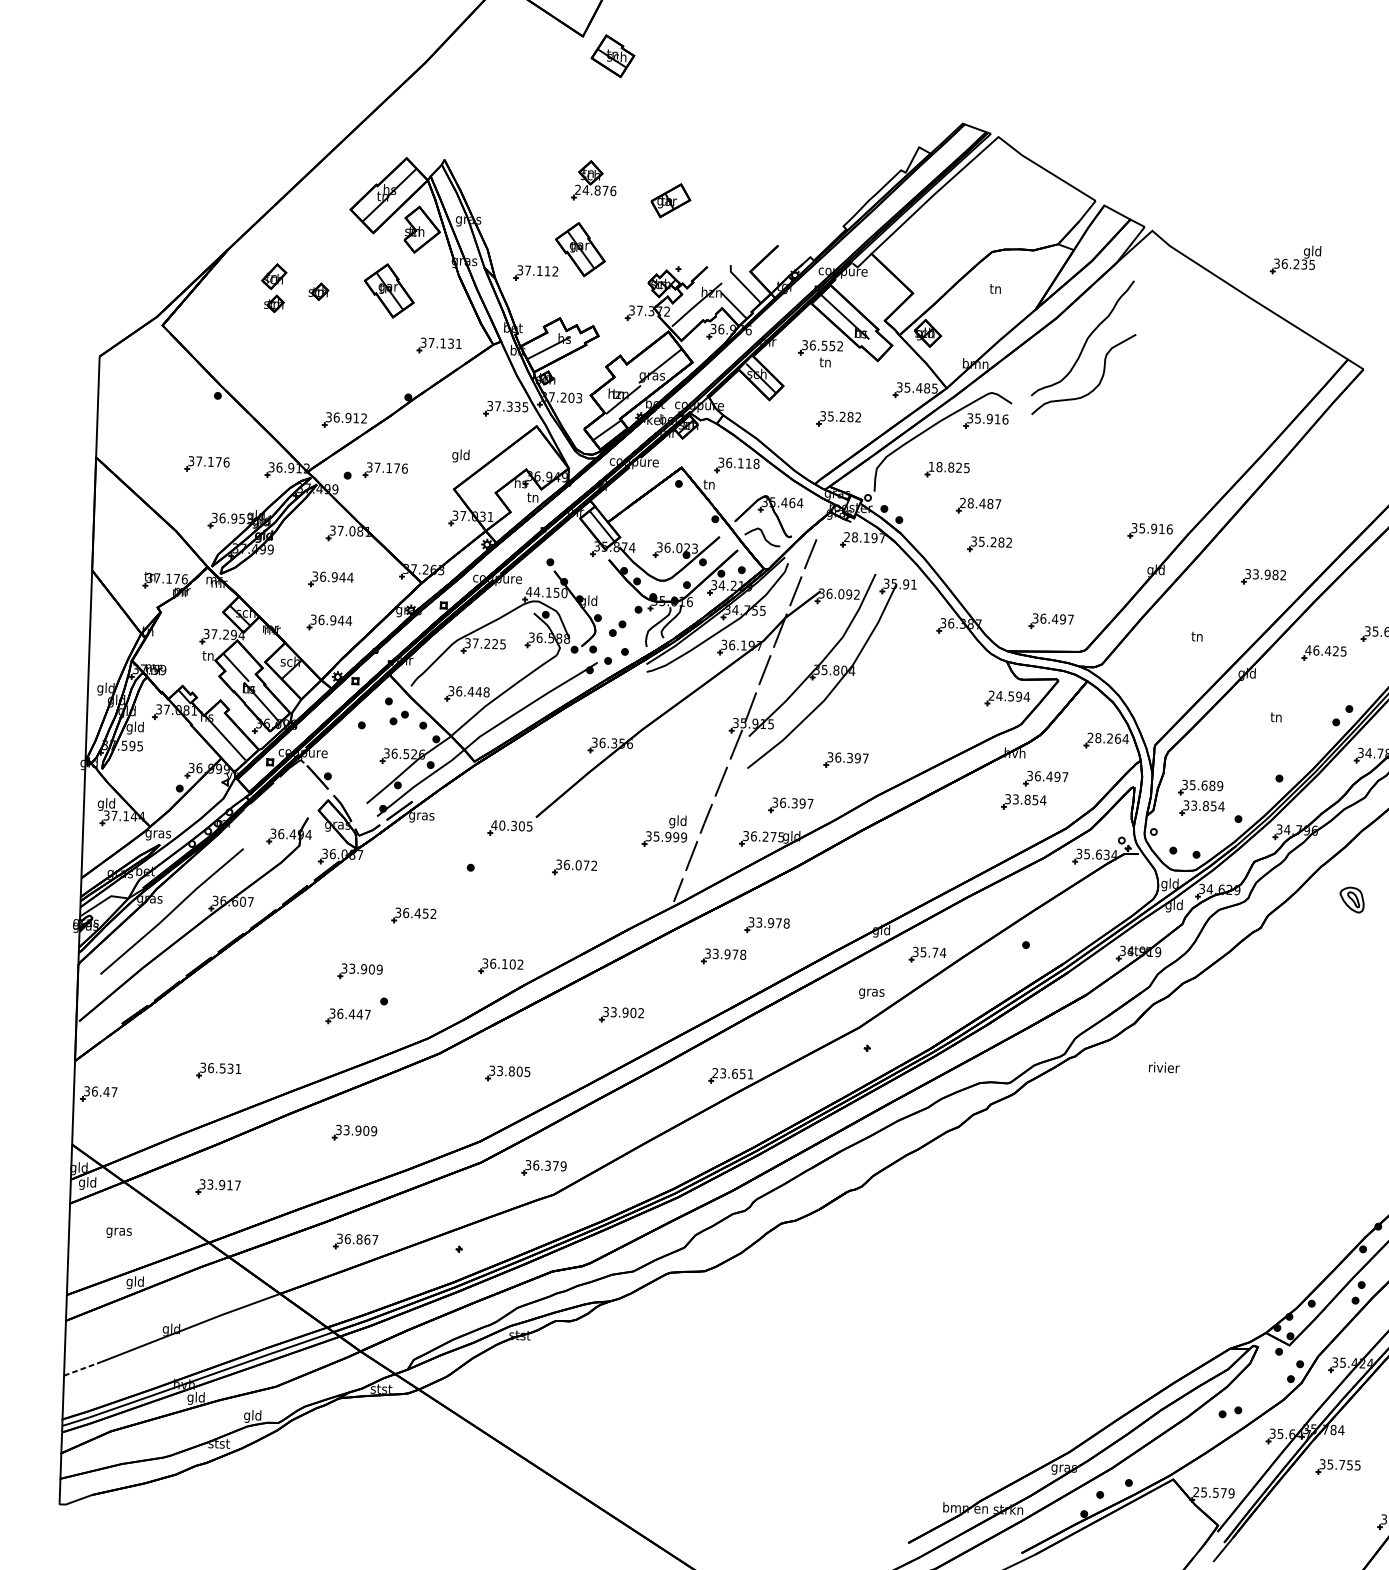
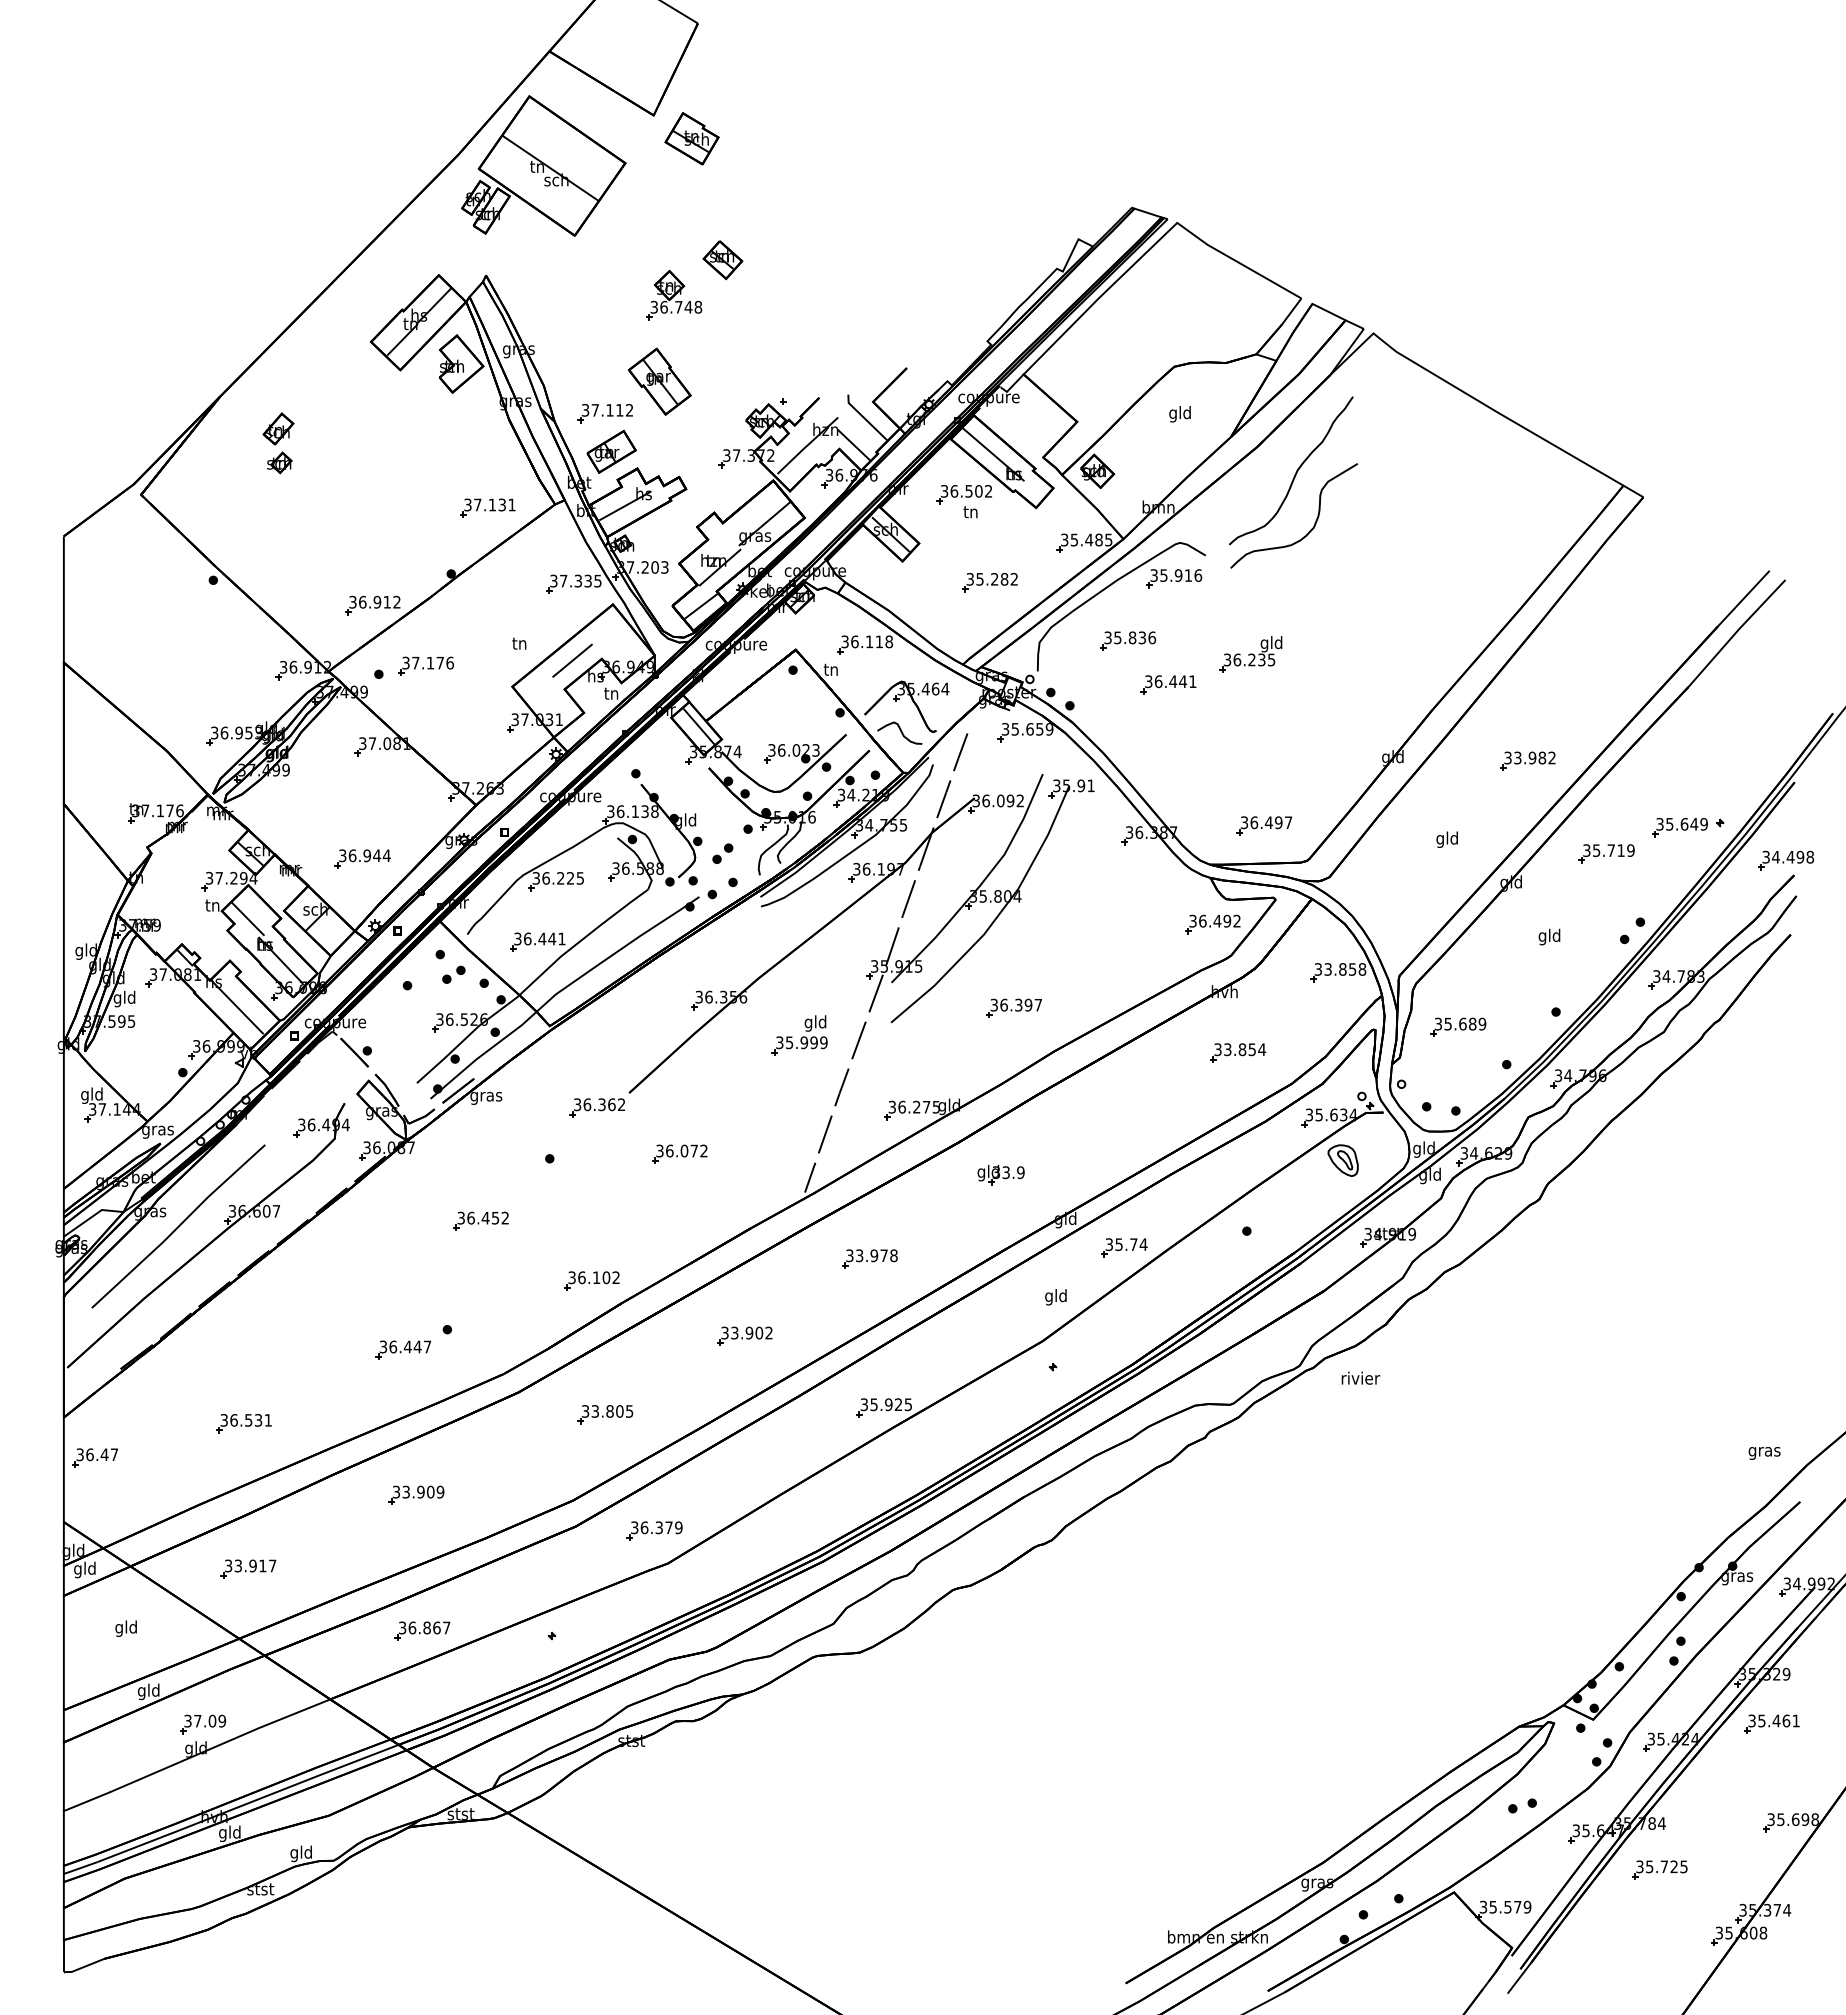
part: (493, 73) -> (543, 165), added
part: (633, 154) -> (722, 260), added
text: (595, 189) -> (676, 306), 24.876 -> 36.748
part: (670, 200) -> (611, 451), moved
part: (1295, 259) -> (1250, 654), moved
part: (389, 290) -> (422, 441), removed
text: (995, 290) -> (1179, 414), tn -> gld
part: (318, 291) -> (334, 445), removed
text: (832, 346) -> (978, 491), 36.552 -> 36.502
text: (460, 455) -> (519, 644), gld -> tn
part: (206, 463) -> (202, 665), removed
text: (949, 467) -> (1130, 637), 18.825 -> 35.836
line: (502, 469) -> (572, 660), added
text: (980, 503) -> (1170, 681), 28.487 -> 36.441
part: (1150, 531) -> (1384, 708), removed
text: (864, 537) -> (1027, 728), 28.197 -> 35.659
part: (989, 544) -> (1183, 732), removed
part: (330, 579) -> (362, 804), removed
text: (546, 592) -> (632, 811), 44.150 -> 36.138
text: (1196, 637) -> (1446, 839), tn -> gld
text: (475, 643) -> (545, 878), 37.225 -> 36.225
text: (1325, 650) -> (1608, 850), 46.425 -> 35.719
text: (486, 691) -> (561, 938), 36.448 -> 36.441
text: (1009, 695) -> (1215, 920), 24.594 -> 36.492
text: (1276, 717) -> (1549, 936), tn -> gld
text: (1108, 738) -> (1340, 969), 28.264 -> 33.858
part: (1045, 778) -> (1264, 1022), removed
part: (790, 805) -> (946, 1066), removed
part: (1202, 808) -> (1461, 1052), removed
text: (512, 825) -> (599, 1104), 40.305 -> 36.362
part: (664, 831) -> (799, 1035), moved
part: (830, 893) -> (1000, 1175), added
part: (1351, 899) -> (1342, 1160), moved
part: (767, 925) -> (922, 1217), removed
part: (360, 970) -> (416, 1292), removed
text: (872, 992) -> (1056, 1297), gras -> gld
text: (1164, 1067) -> (1360, 1377), moved
text: (732, 1073) -> (885, 1404), 23.651 -> 35.925
text: (119, 1231) -> (126, 1628), gras -> gld
part: (178, 1310) -> (203, 1724), added
line: (82, 1368) -> (86, 1801), dashed -> solid
text: (1349, 1464) -> (1673, 1866), 35.755 -> 35.725
text: (1196, 1492) -> (1483, 1907), 25.579 -> 35.579

